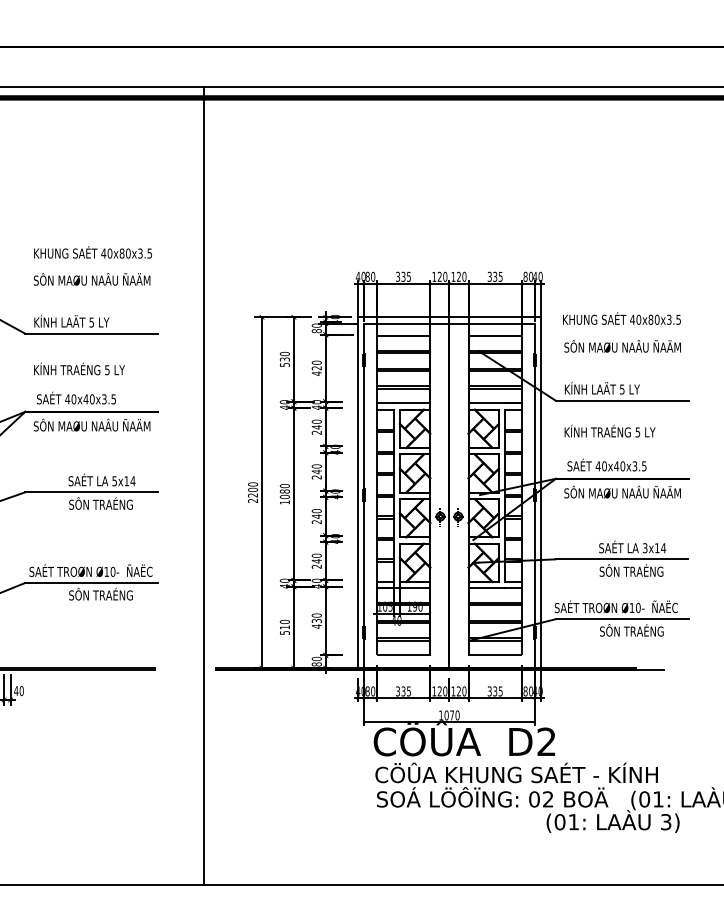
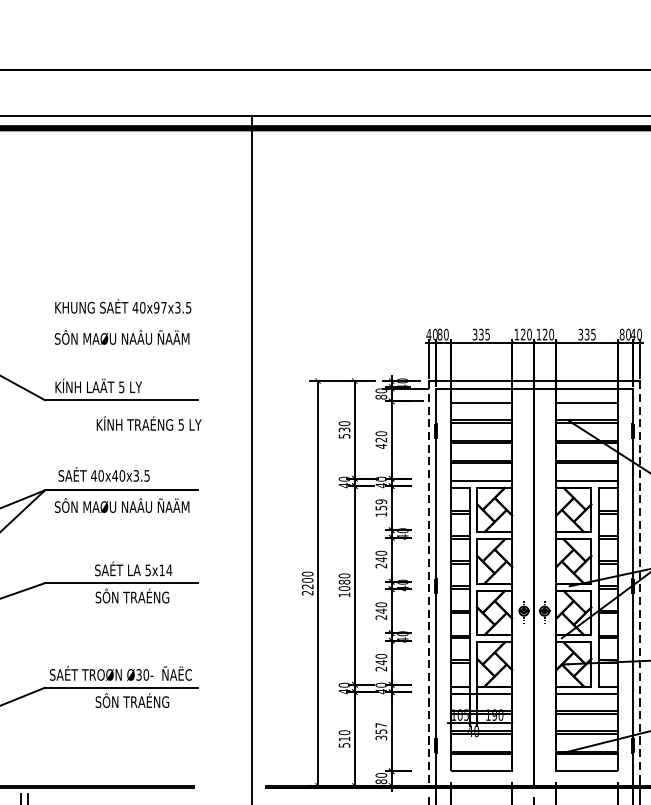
text: (124, 253) -> (159, 307), 40x80x3.5 -> 40x97x3.5
text: (79, 368) -> (149, 423), moved
text: (316, 427) -> (380, 508), 240 -> 159
line: (357, 493) -> (428, 584), solid -> dashed
line: (541, 493) -> (640, 584), solid -> dashed
text: (106, 571) -> (138, 674), Ø10- -> Ø30-
text: (316, 620) -> (380, 731), 430 -> 357

